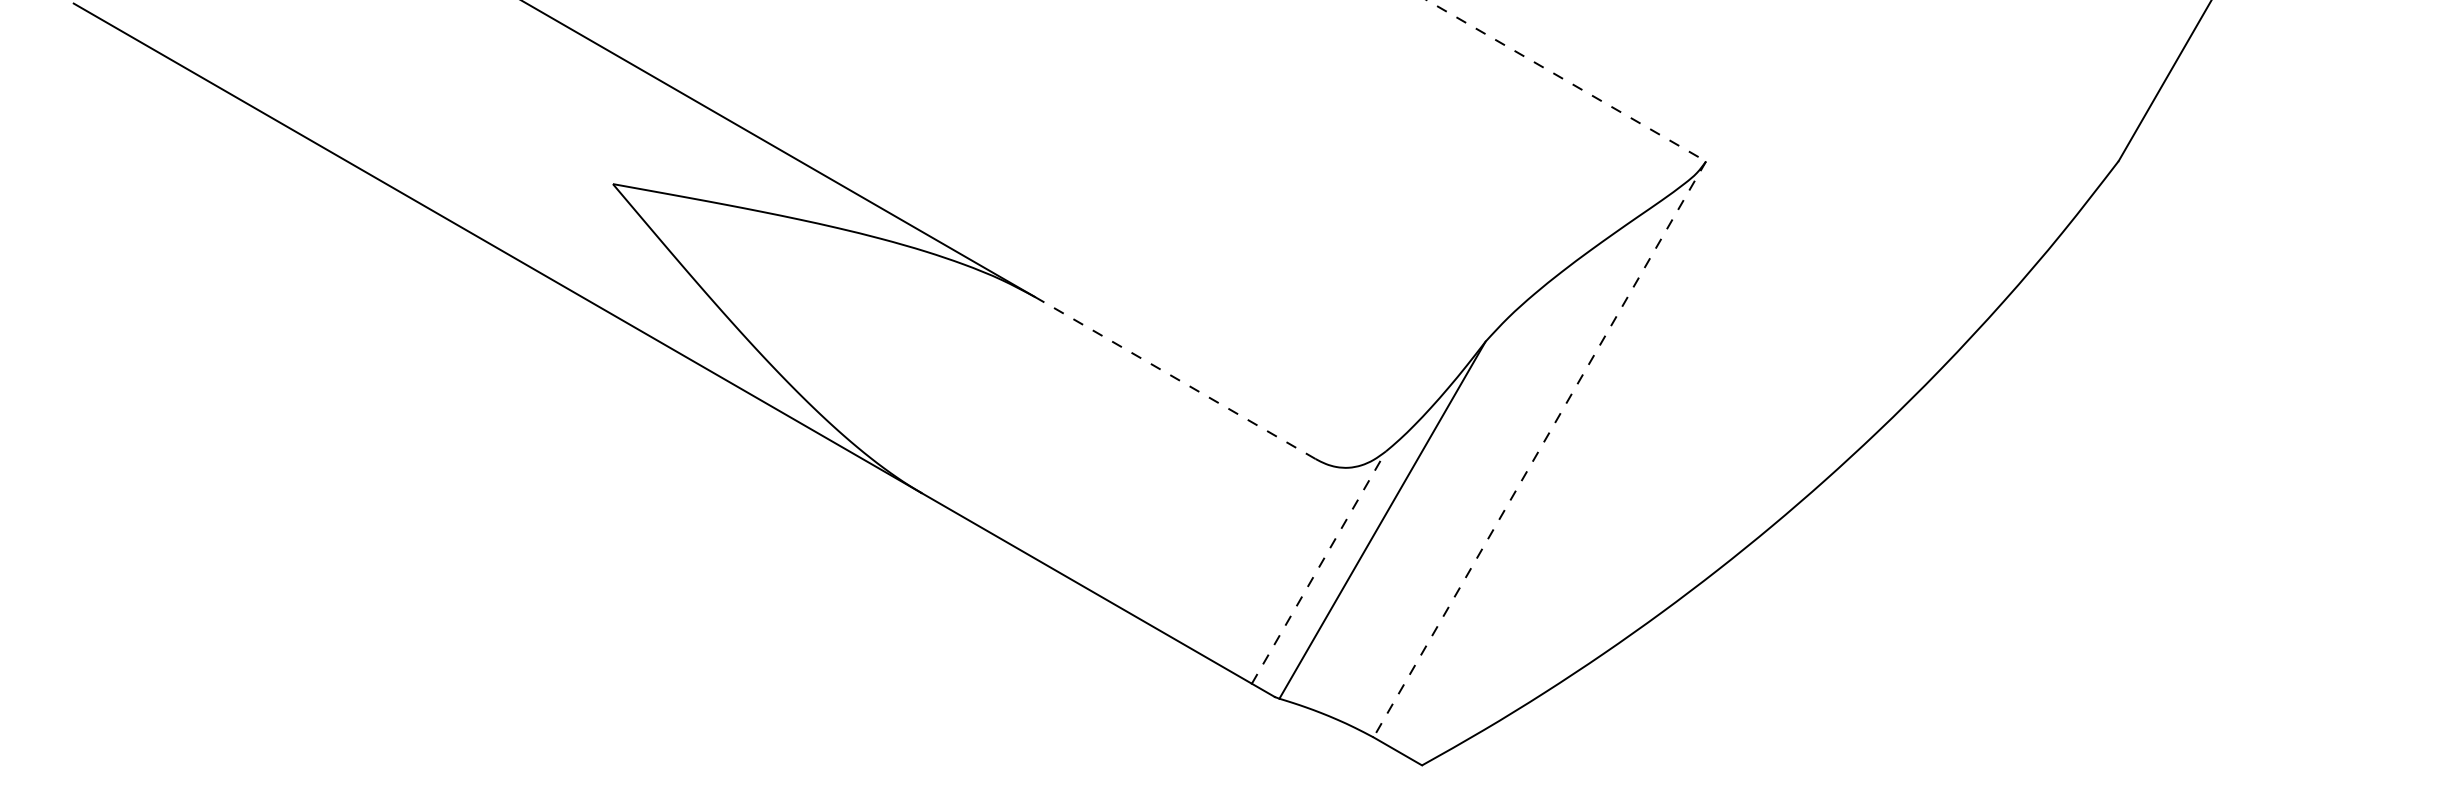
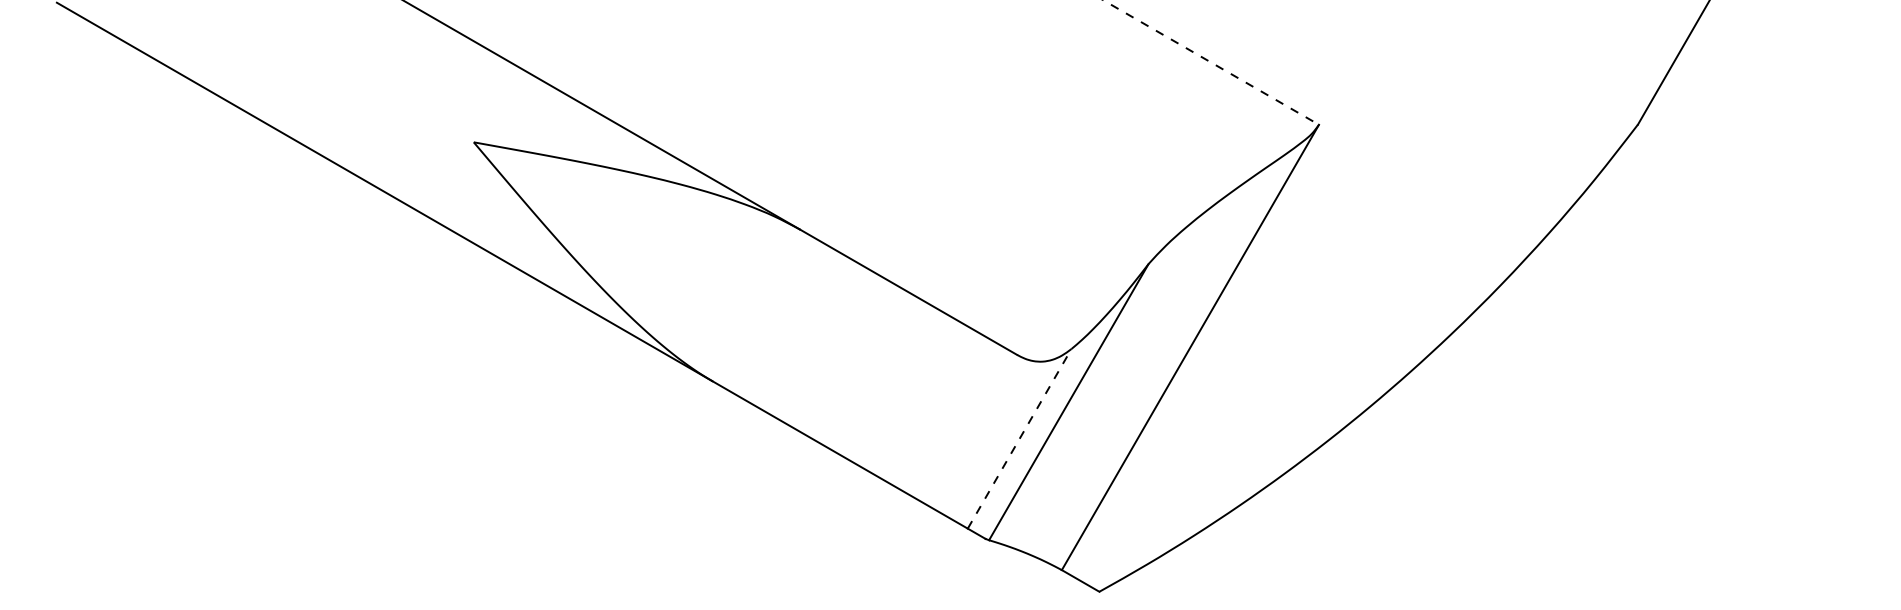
line: (1174, 377) -> (907, 291), dashed -> solid
line: (1539, 449) -> (1190, 347), dashed -> solid

